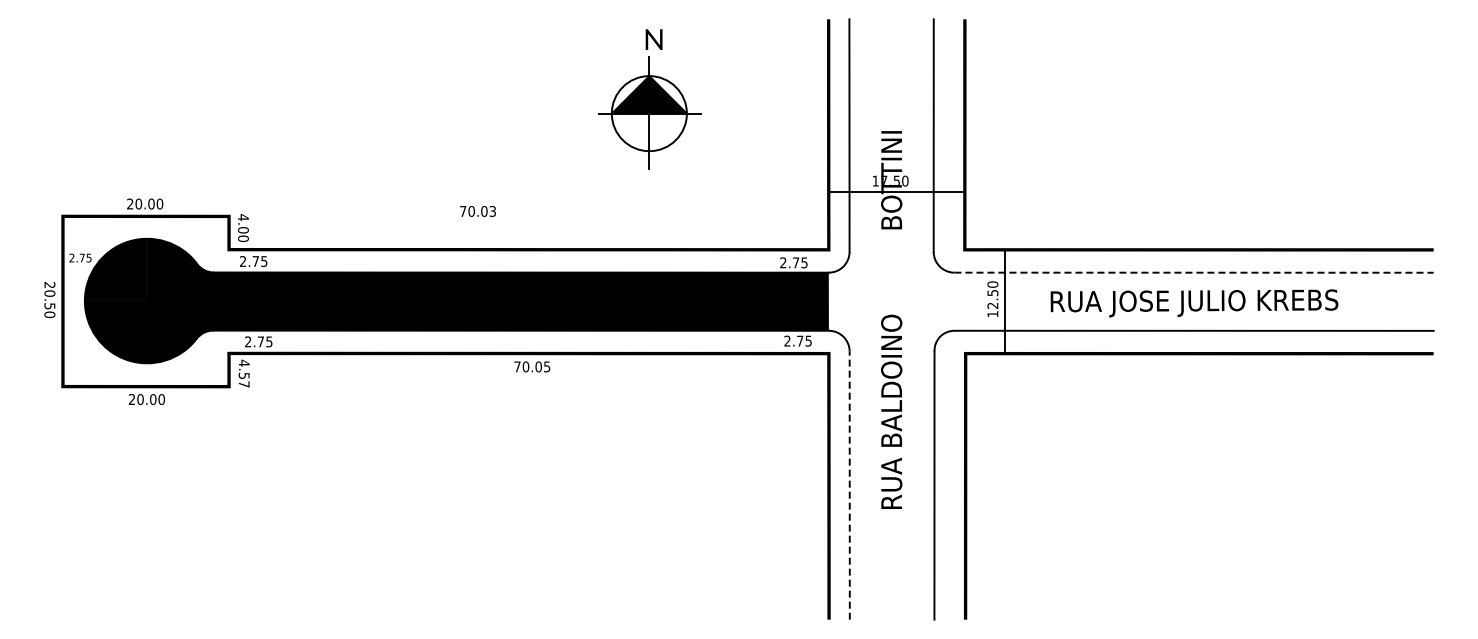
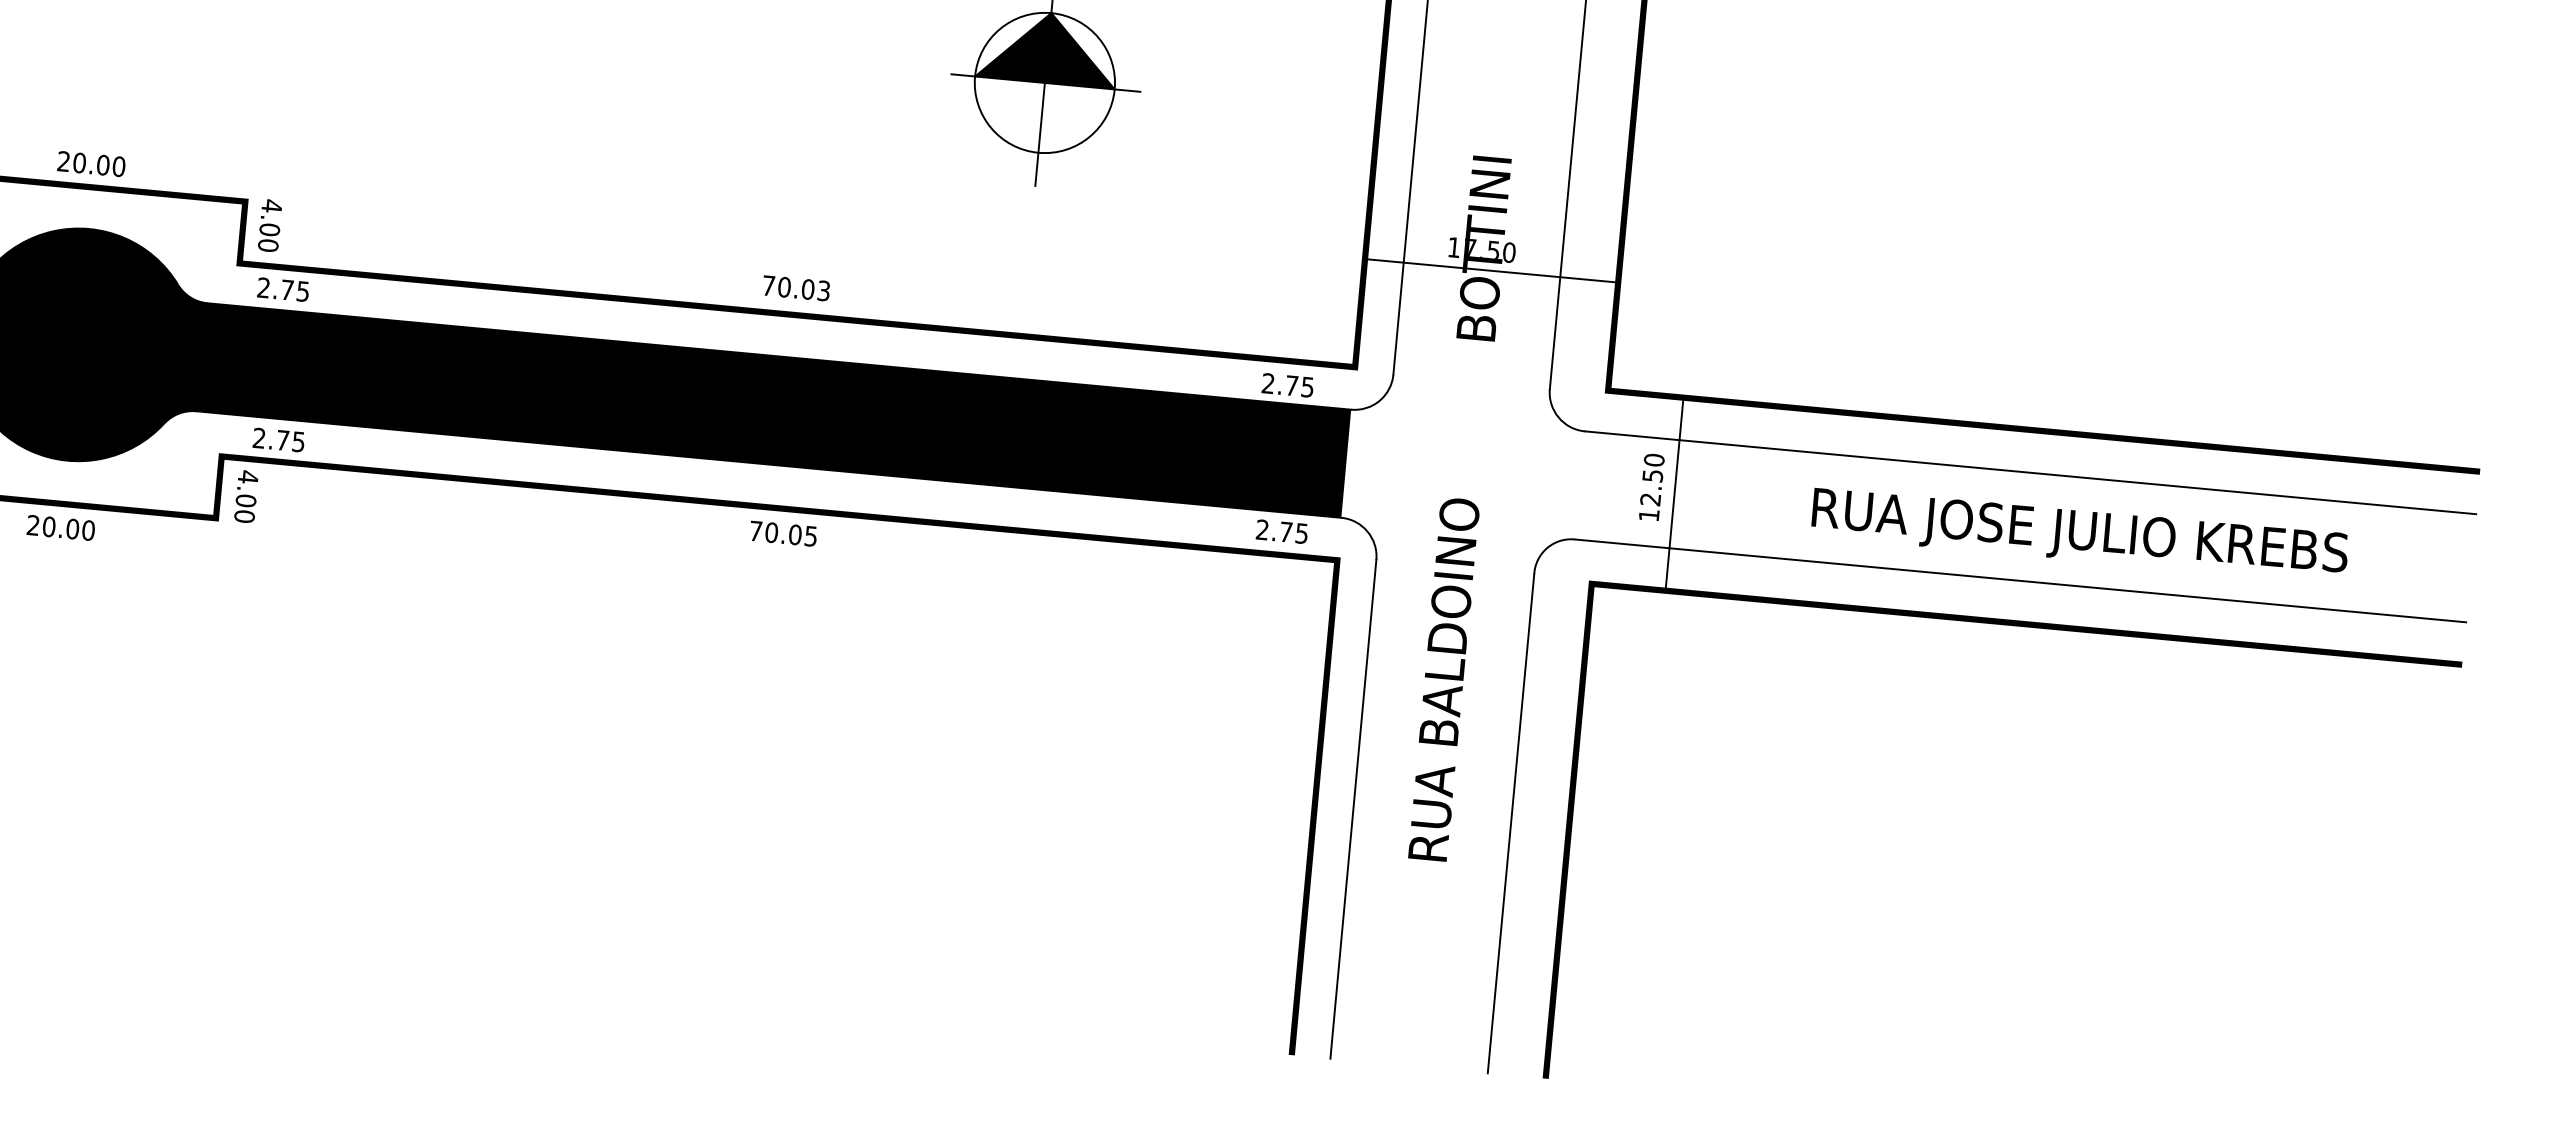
text: (477, 211) -> (795, 288), moved
line: (1194, 272) -> (2031, 472), dashed -> solid
text: (1194, 303) -> (2079, 535), moved
text: (243, 379) -> (244, 507), 4.57 -> 4.00
line: (849, 485) -> (1352, 809), dashed -> solid

